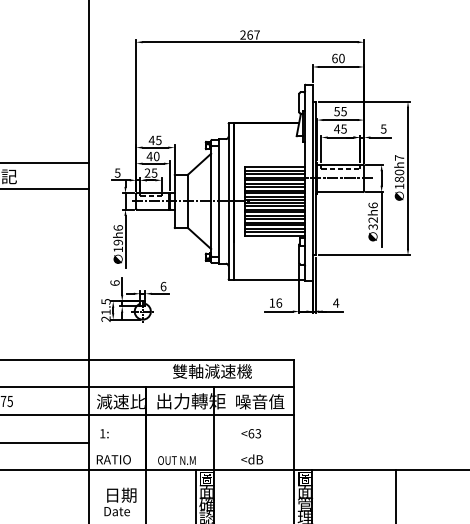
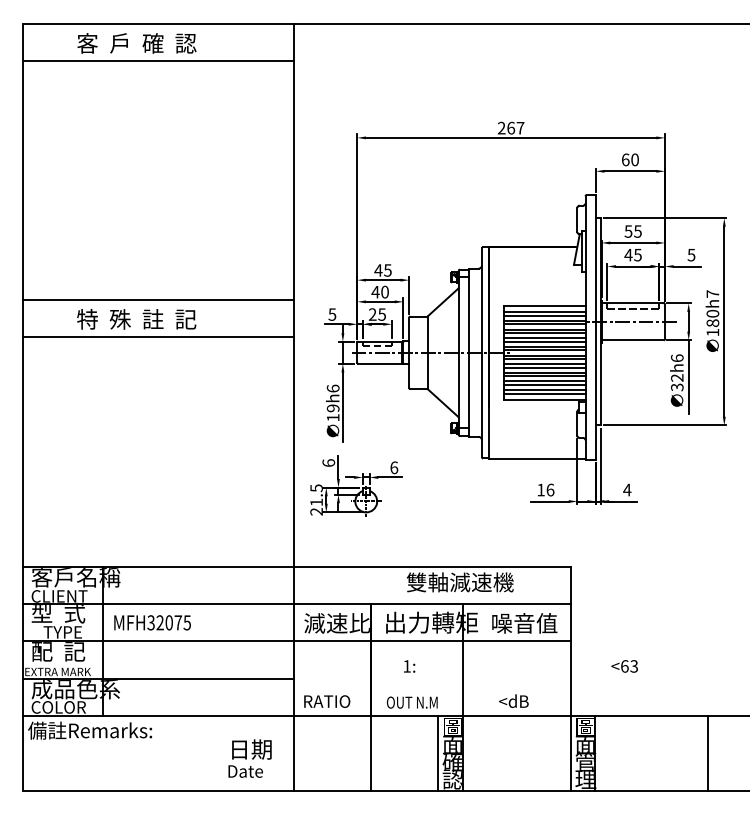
text: (104, 433) -> (409, 666), moved
text: (251, 433) -> (624, 666), moved
text: (120, 501) -> (249, 758), moved

